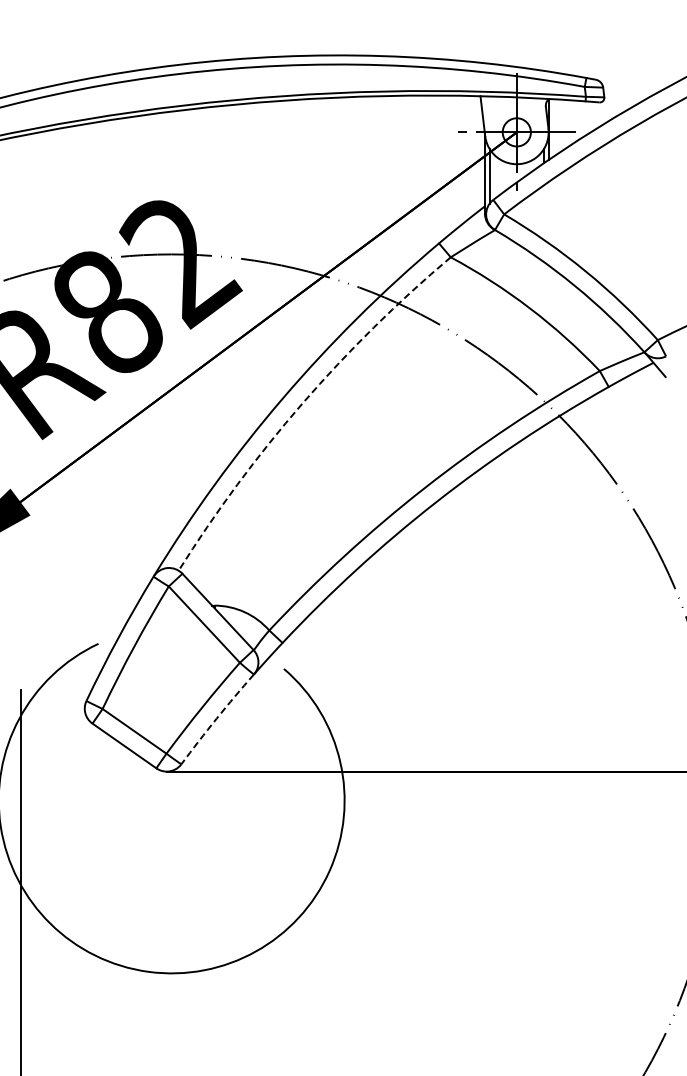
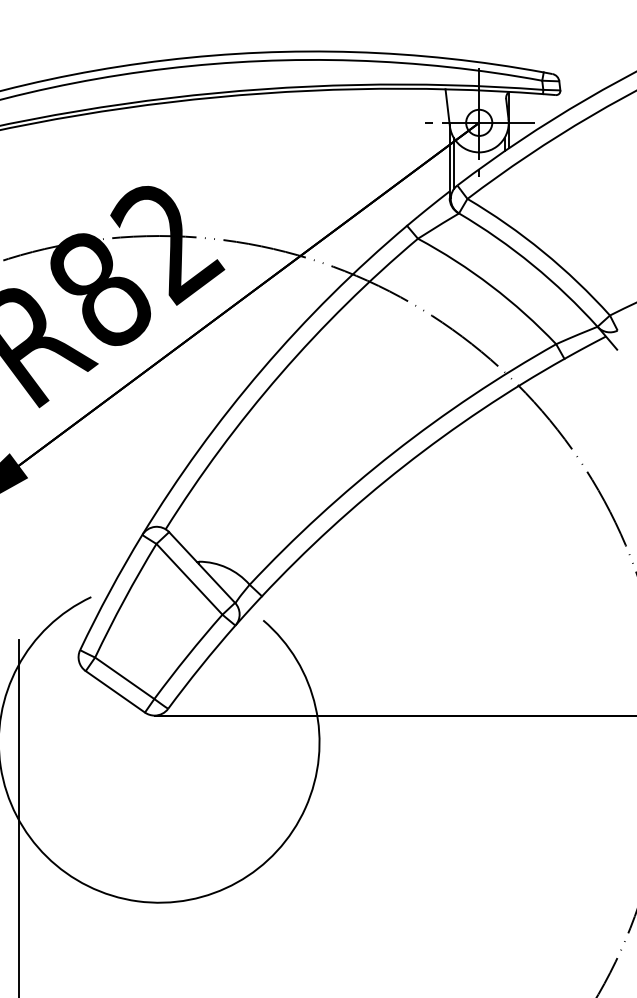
arc: (302, 403) -> (280, 374), dashed -> solid
arc: (216, 718) -> (200, 666), dashed -> solid

